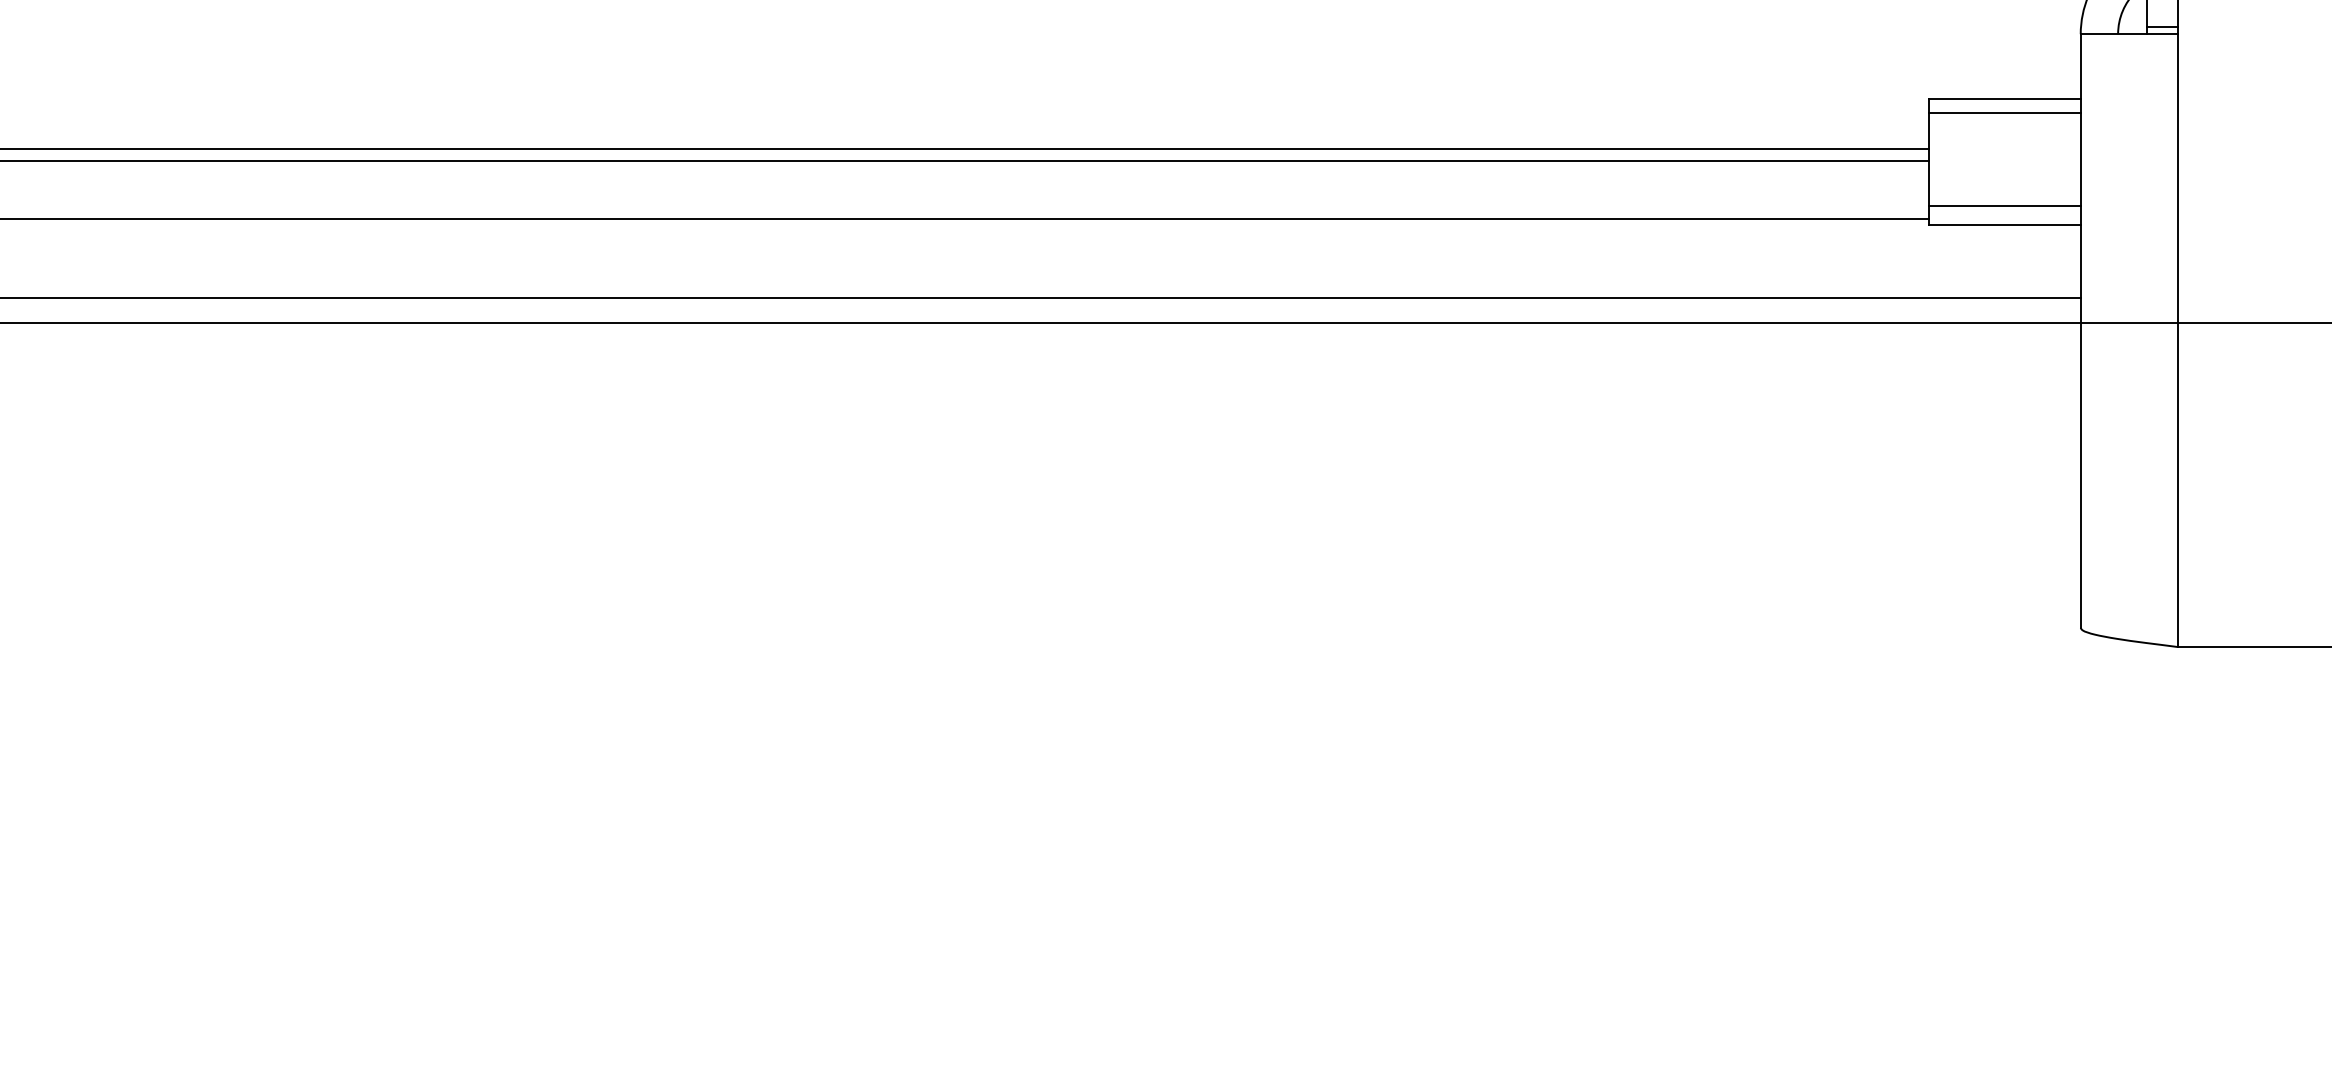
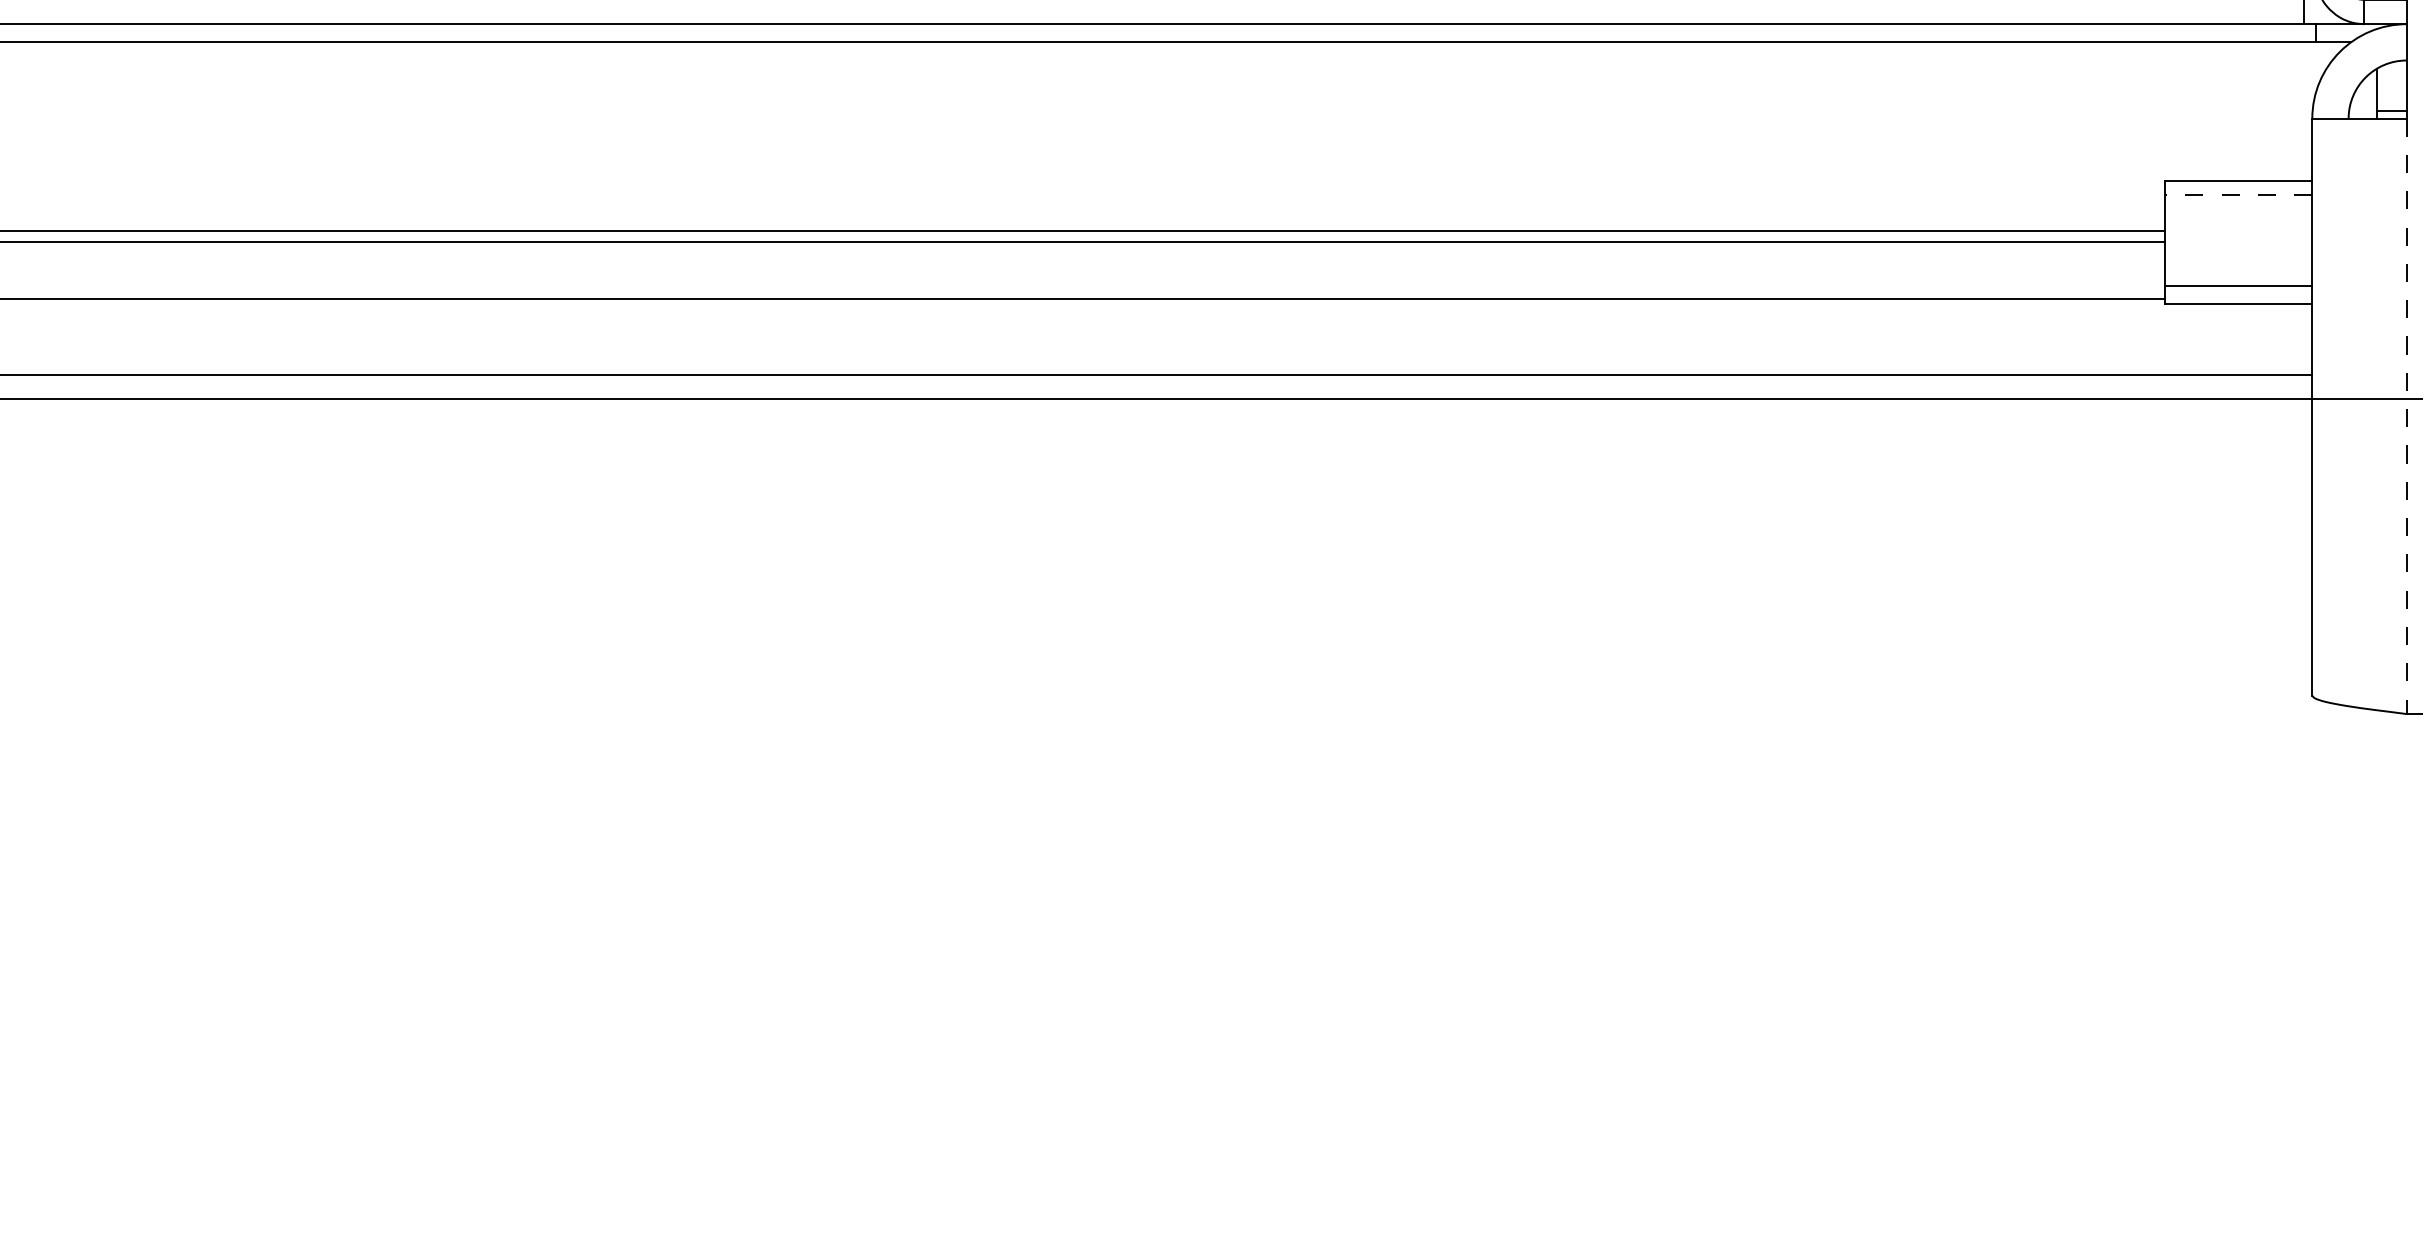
line: (2004, 113) -> (2238, 195), solid -> dashed
line: (2177, 340) -> (2406, 416), solid -> dashed

